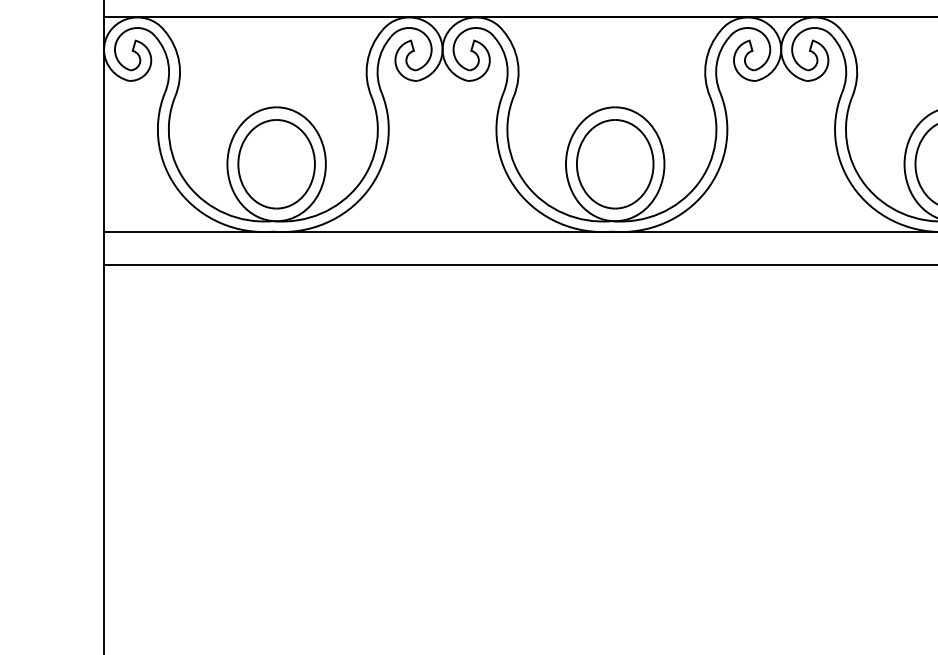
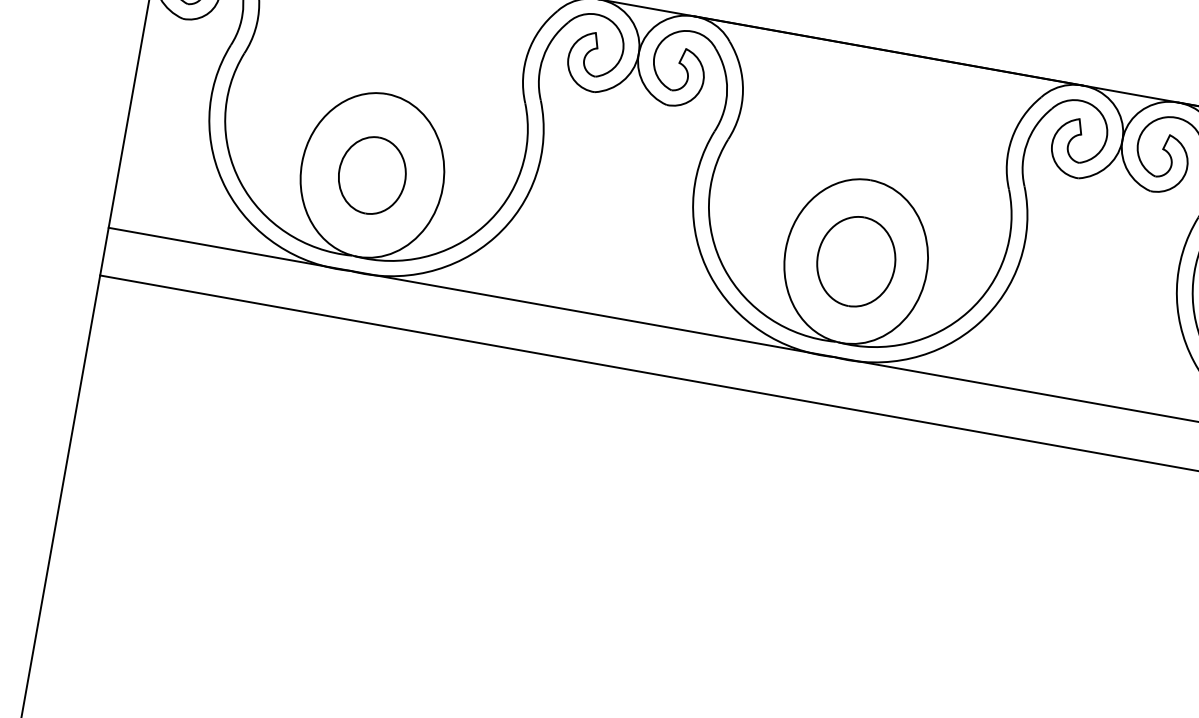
part: (276, 164) -> (372, 175), size x0.6
part: (615, 164) -> (856, 261), size x0.7

